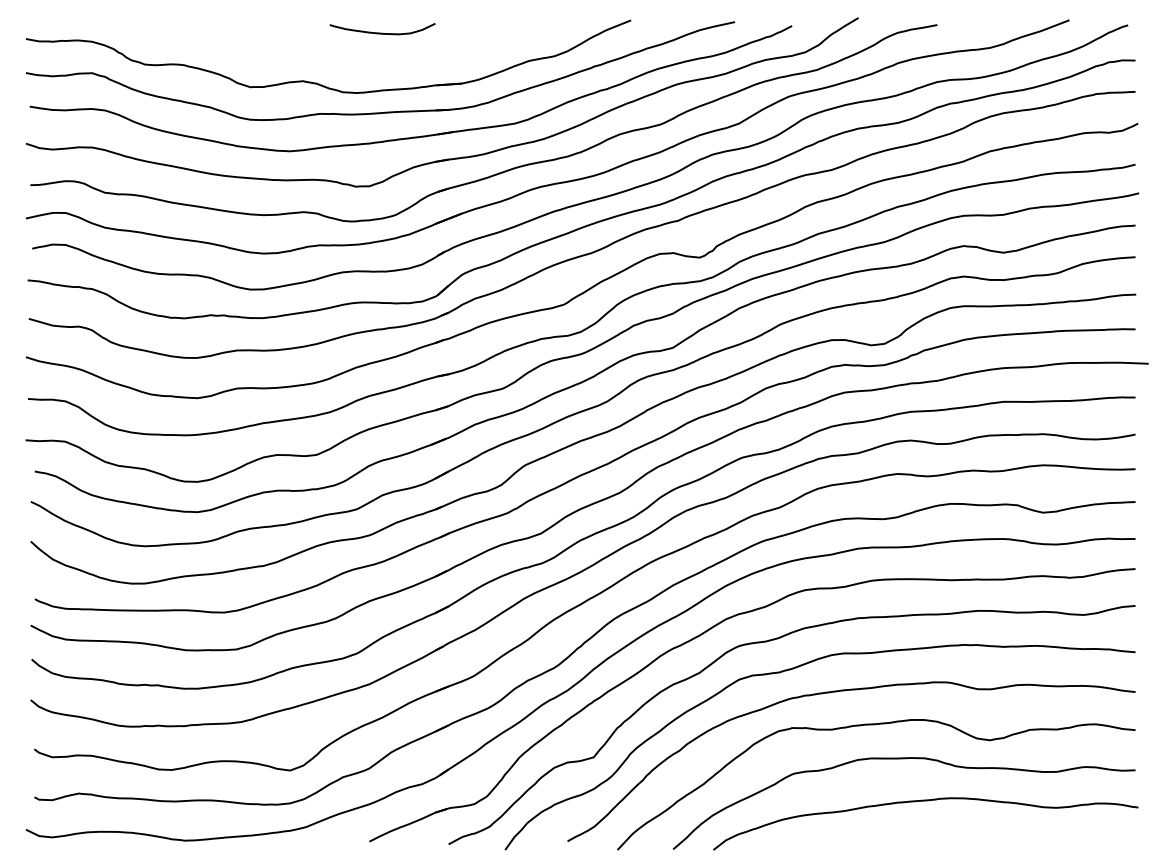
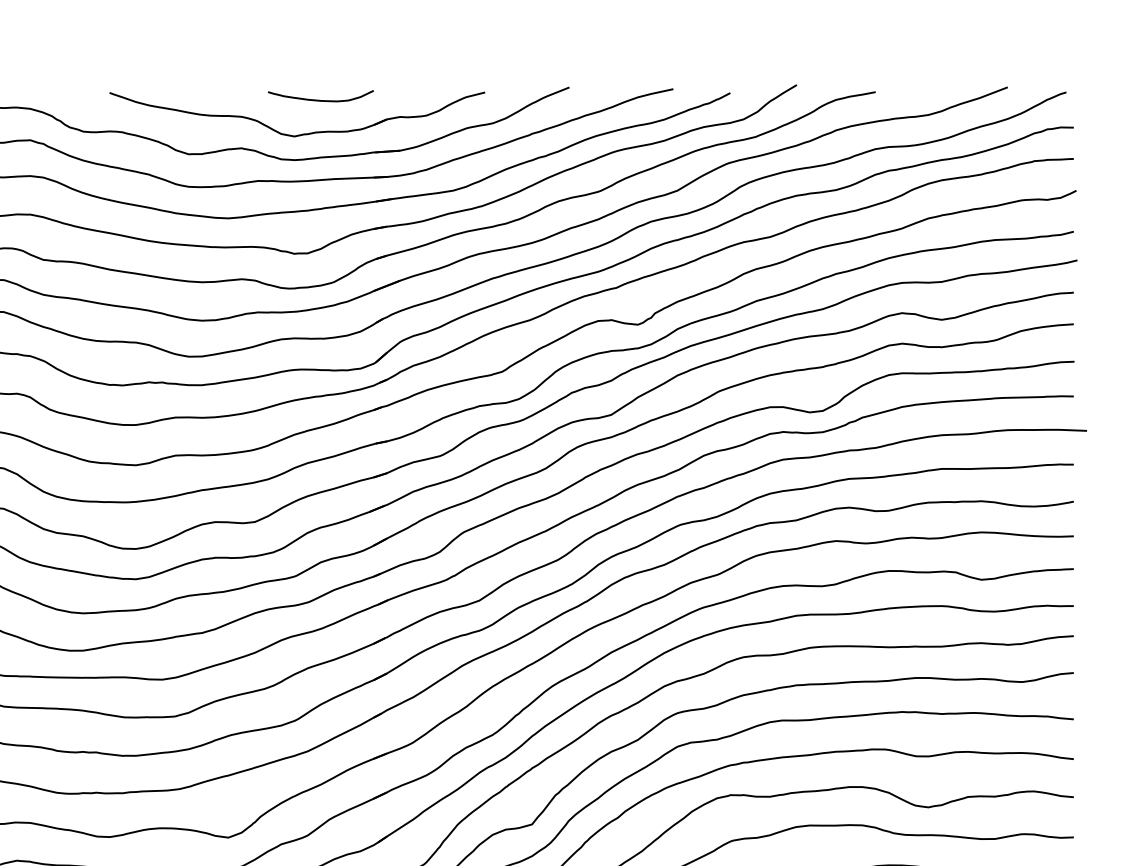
part: (363, 66) -> (301, 133), added

